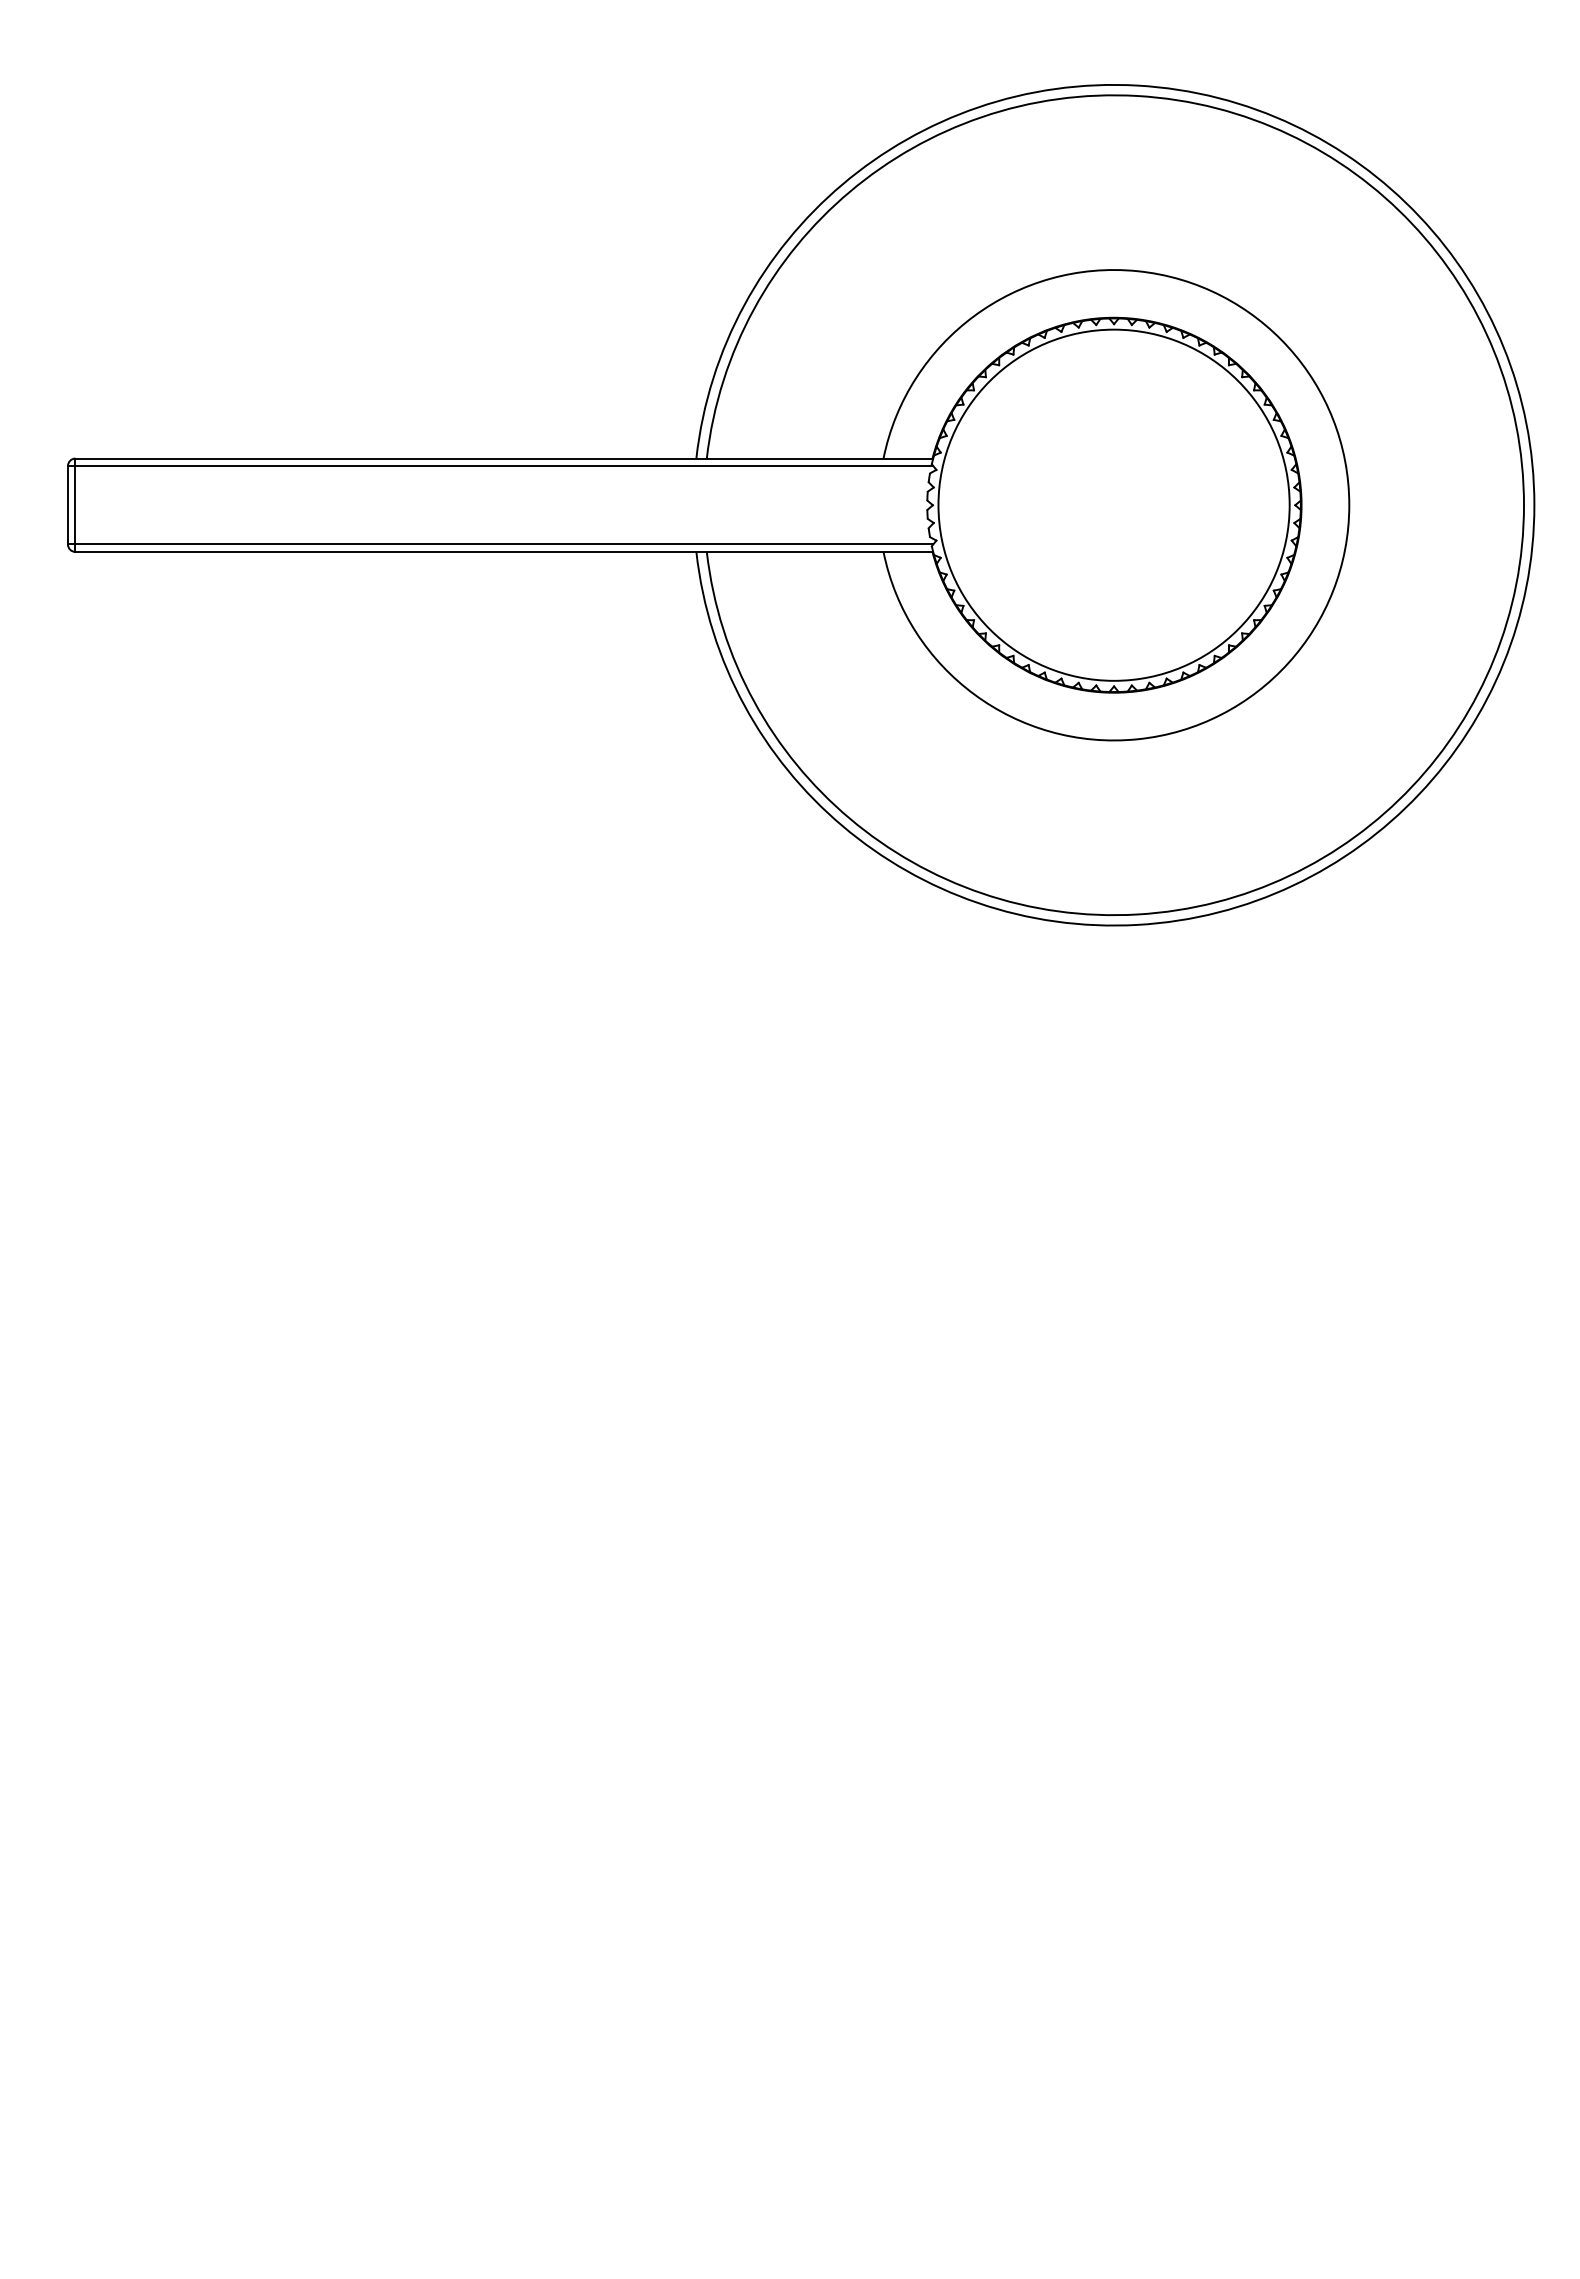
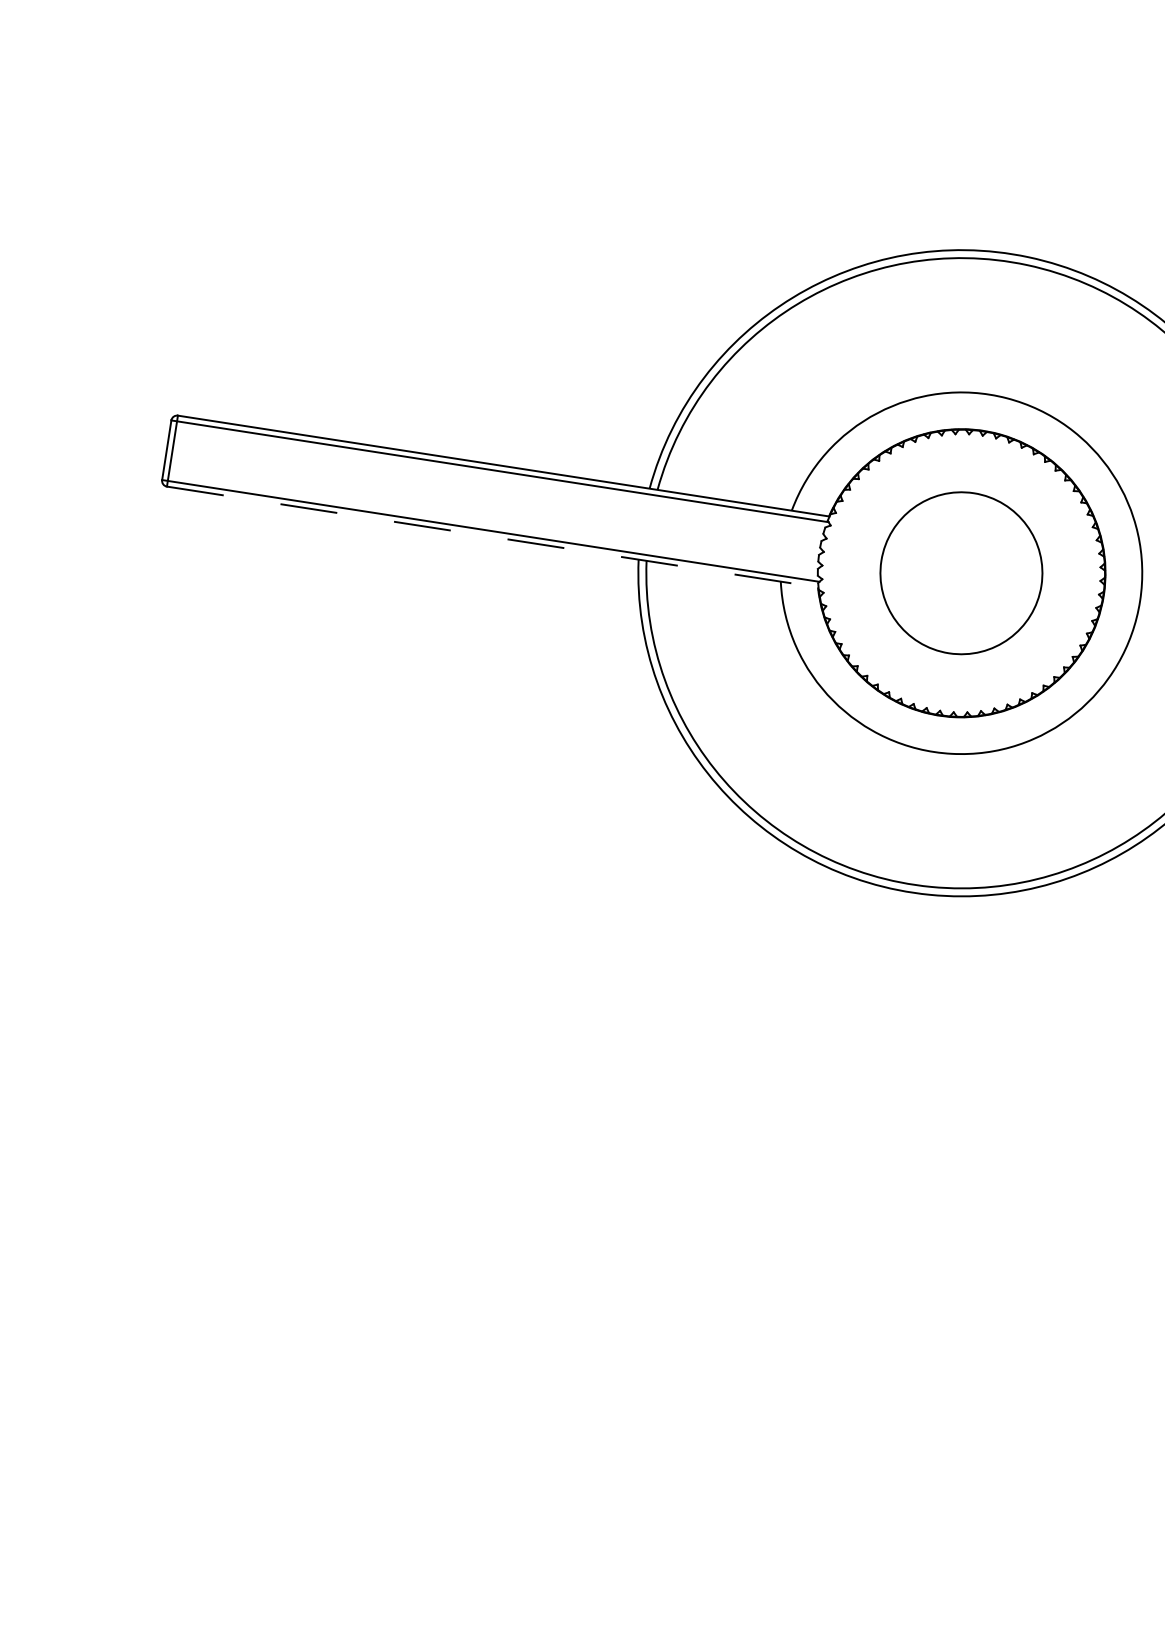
circle: (1113, 504) -> (961, 572), size x0.6
line: (504, 551) -> (492, 536), solid -> dashed

